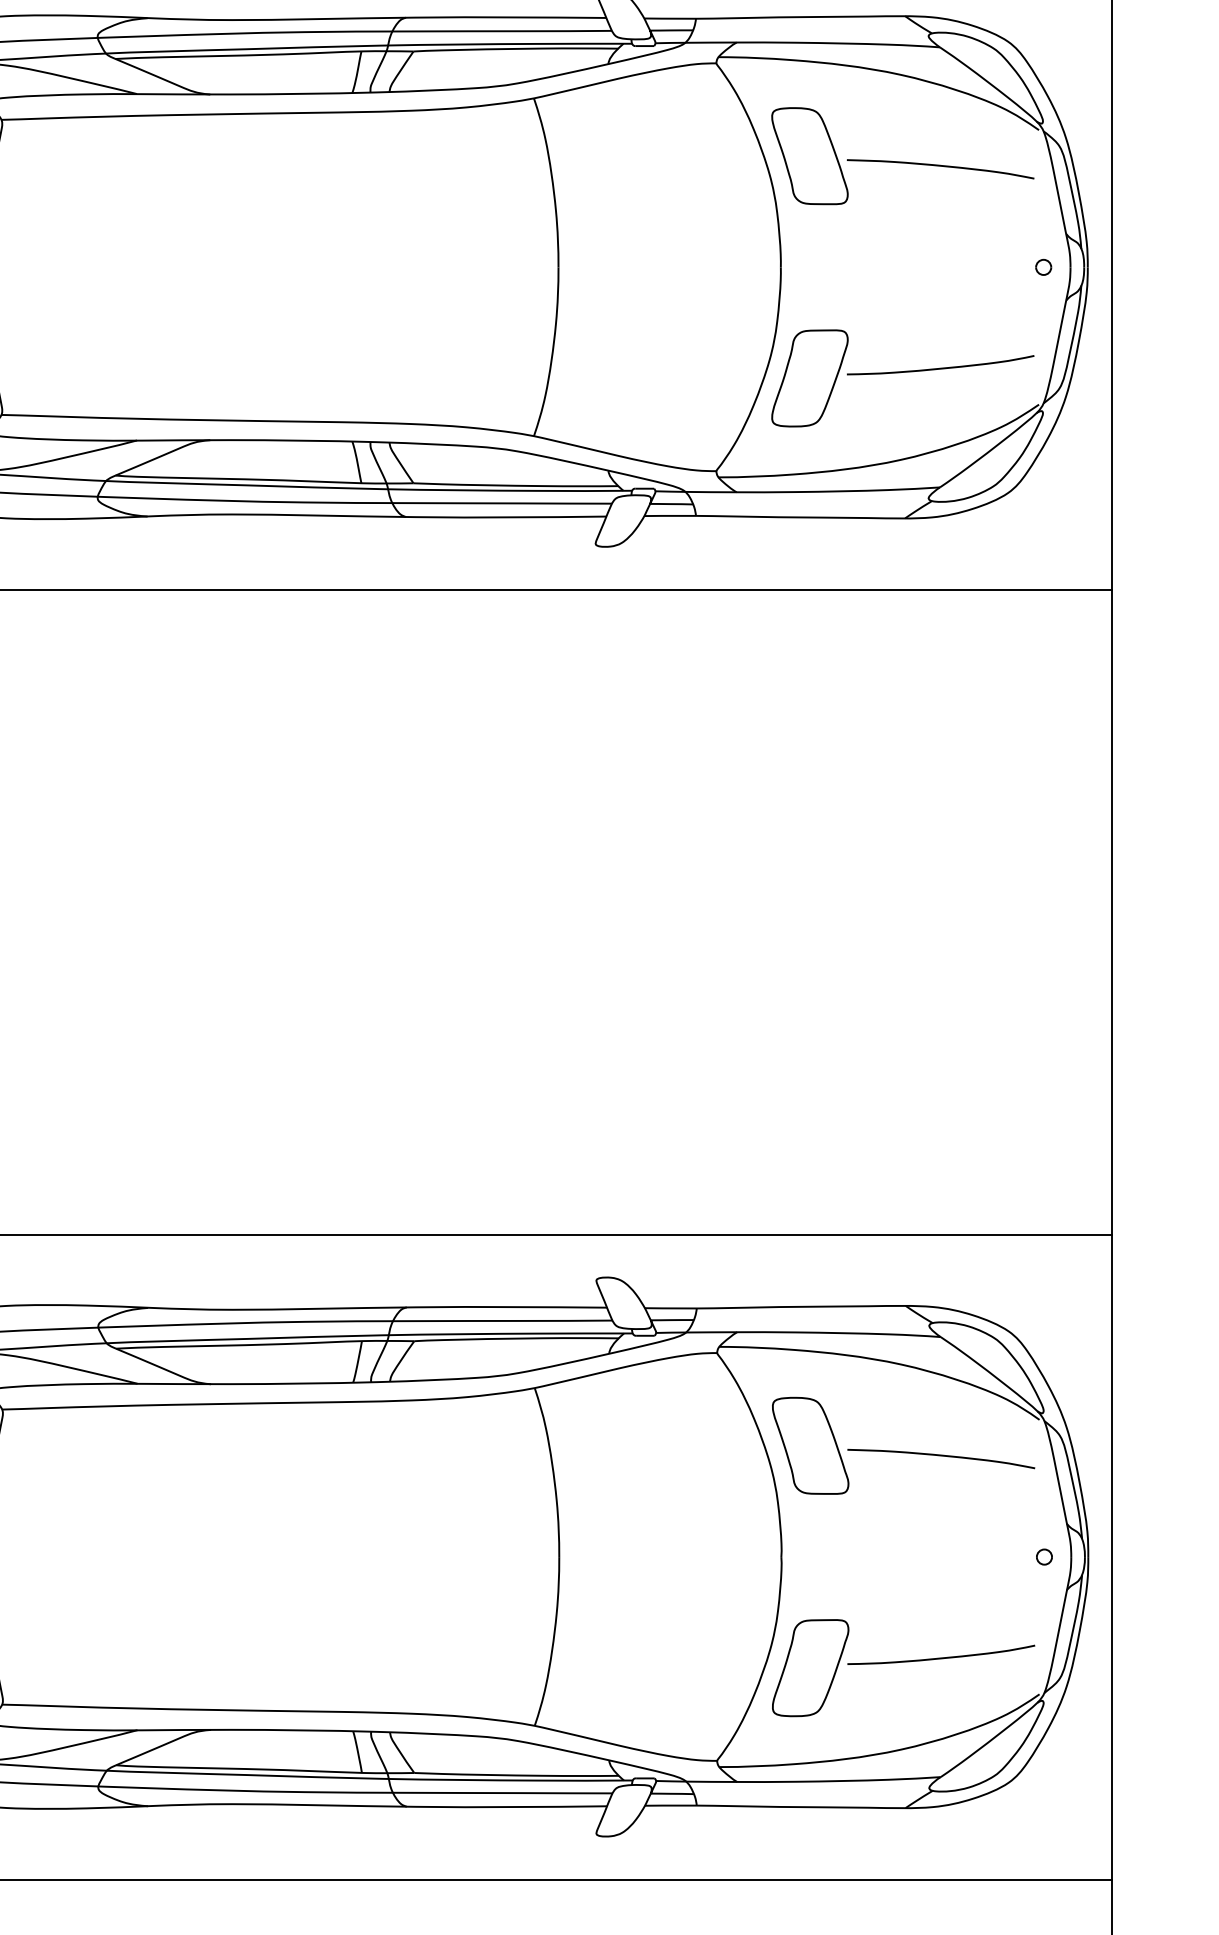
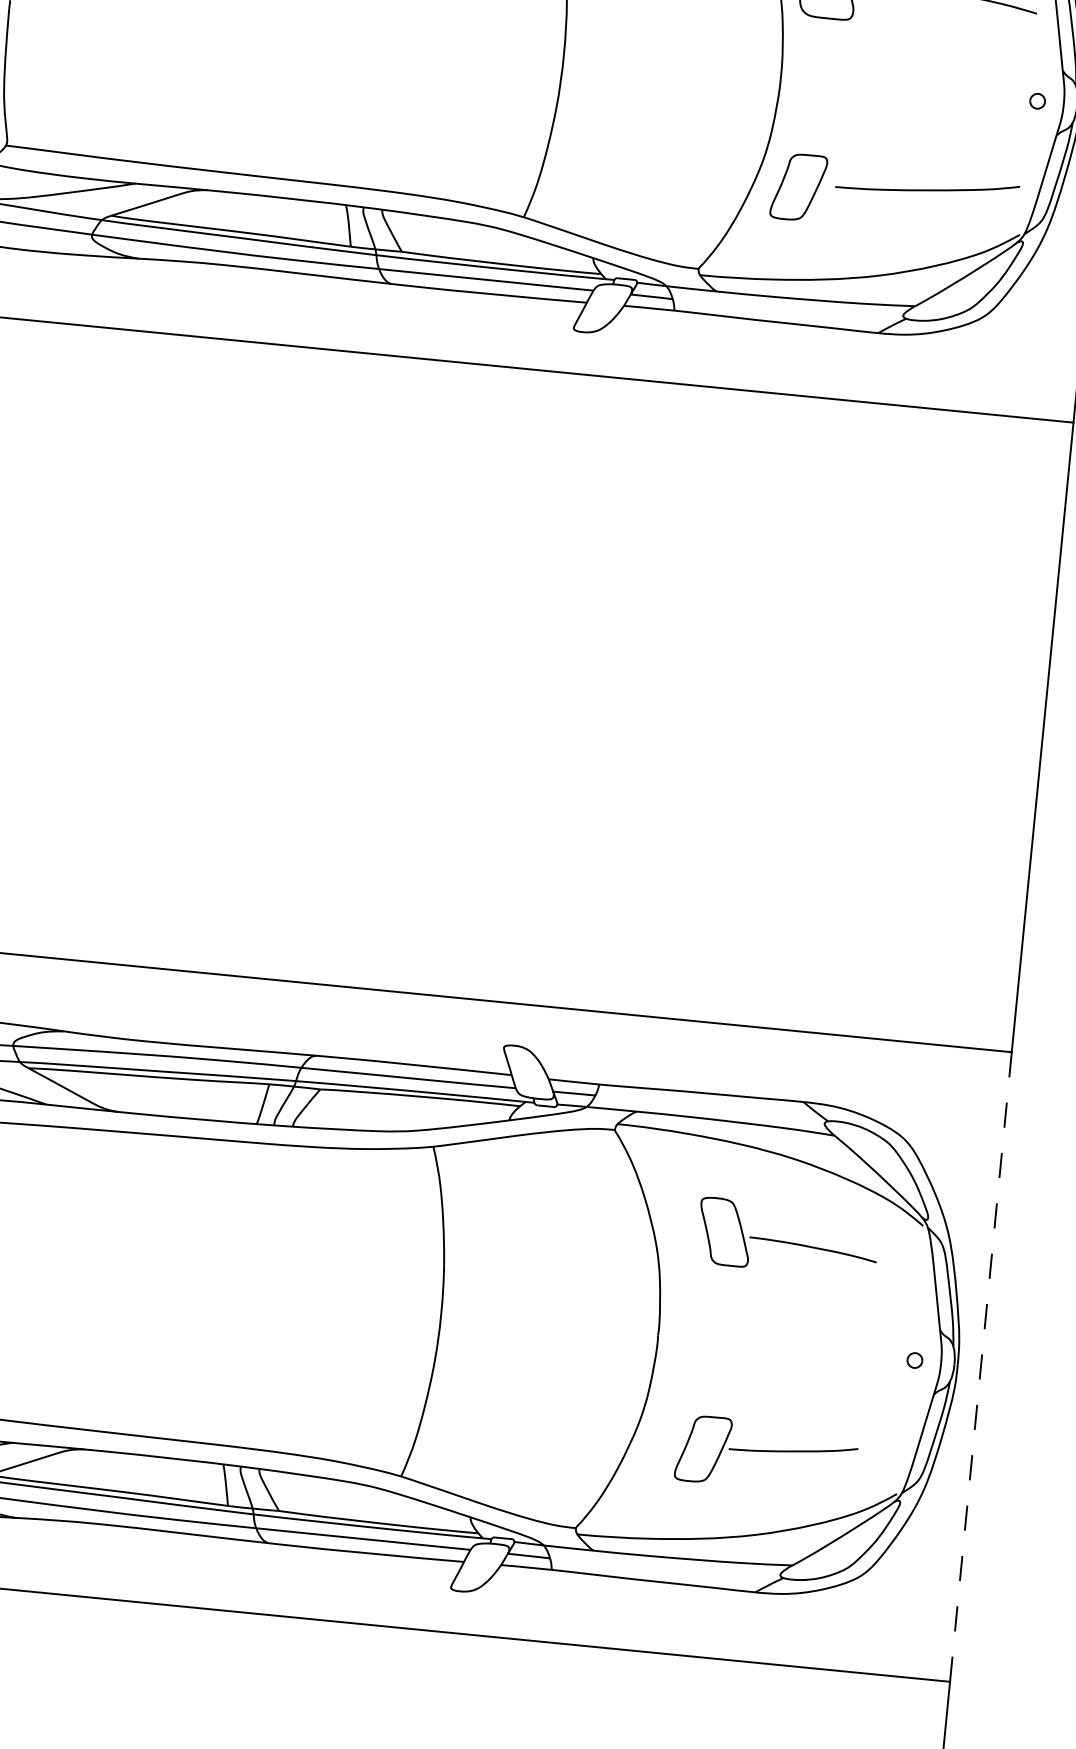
part: (809, 378) -> (798, 187), size x0.7
part: (903, 1445) -> (787, 1238), size x0.7
line: (1112, 1557) -> (981, 1367), solid -> dashed
part: (903, 1668) -> (766, 1455), size x0.7

